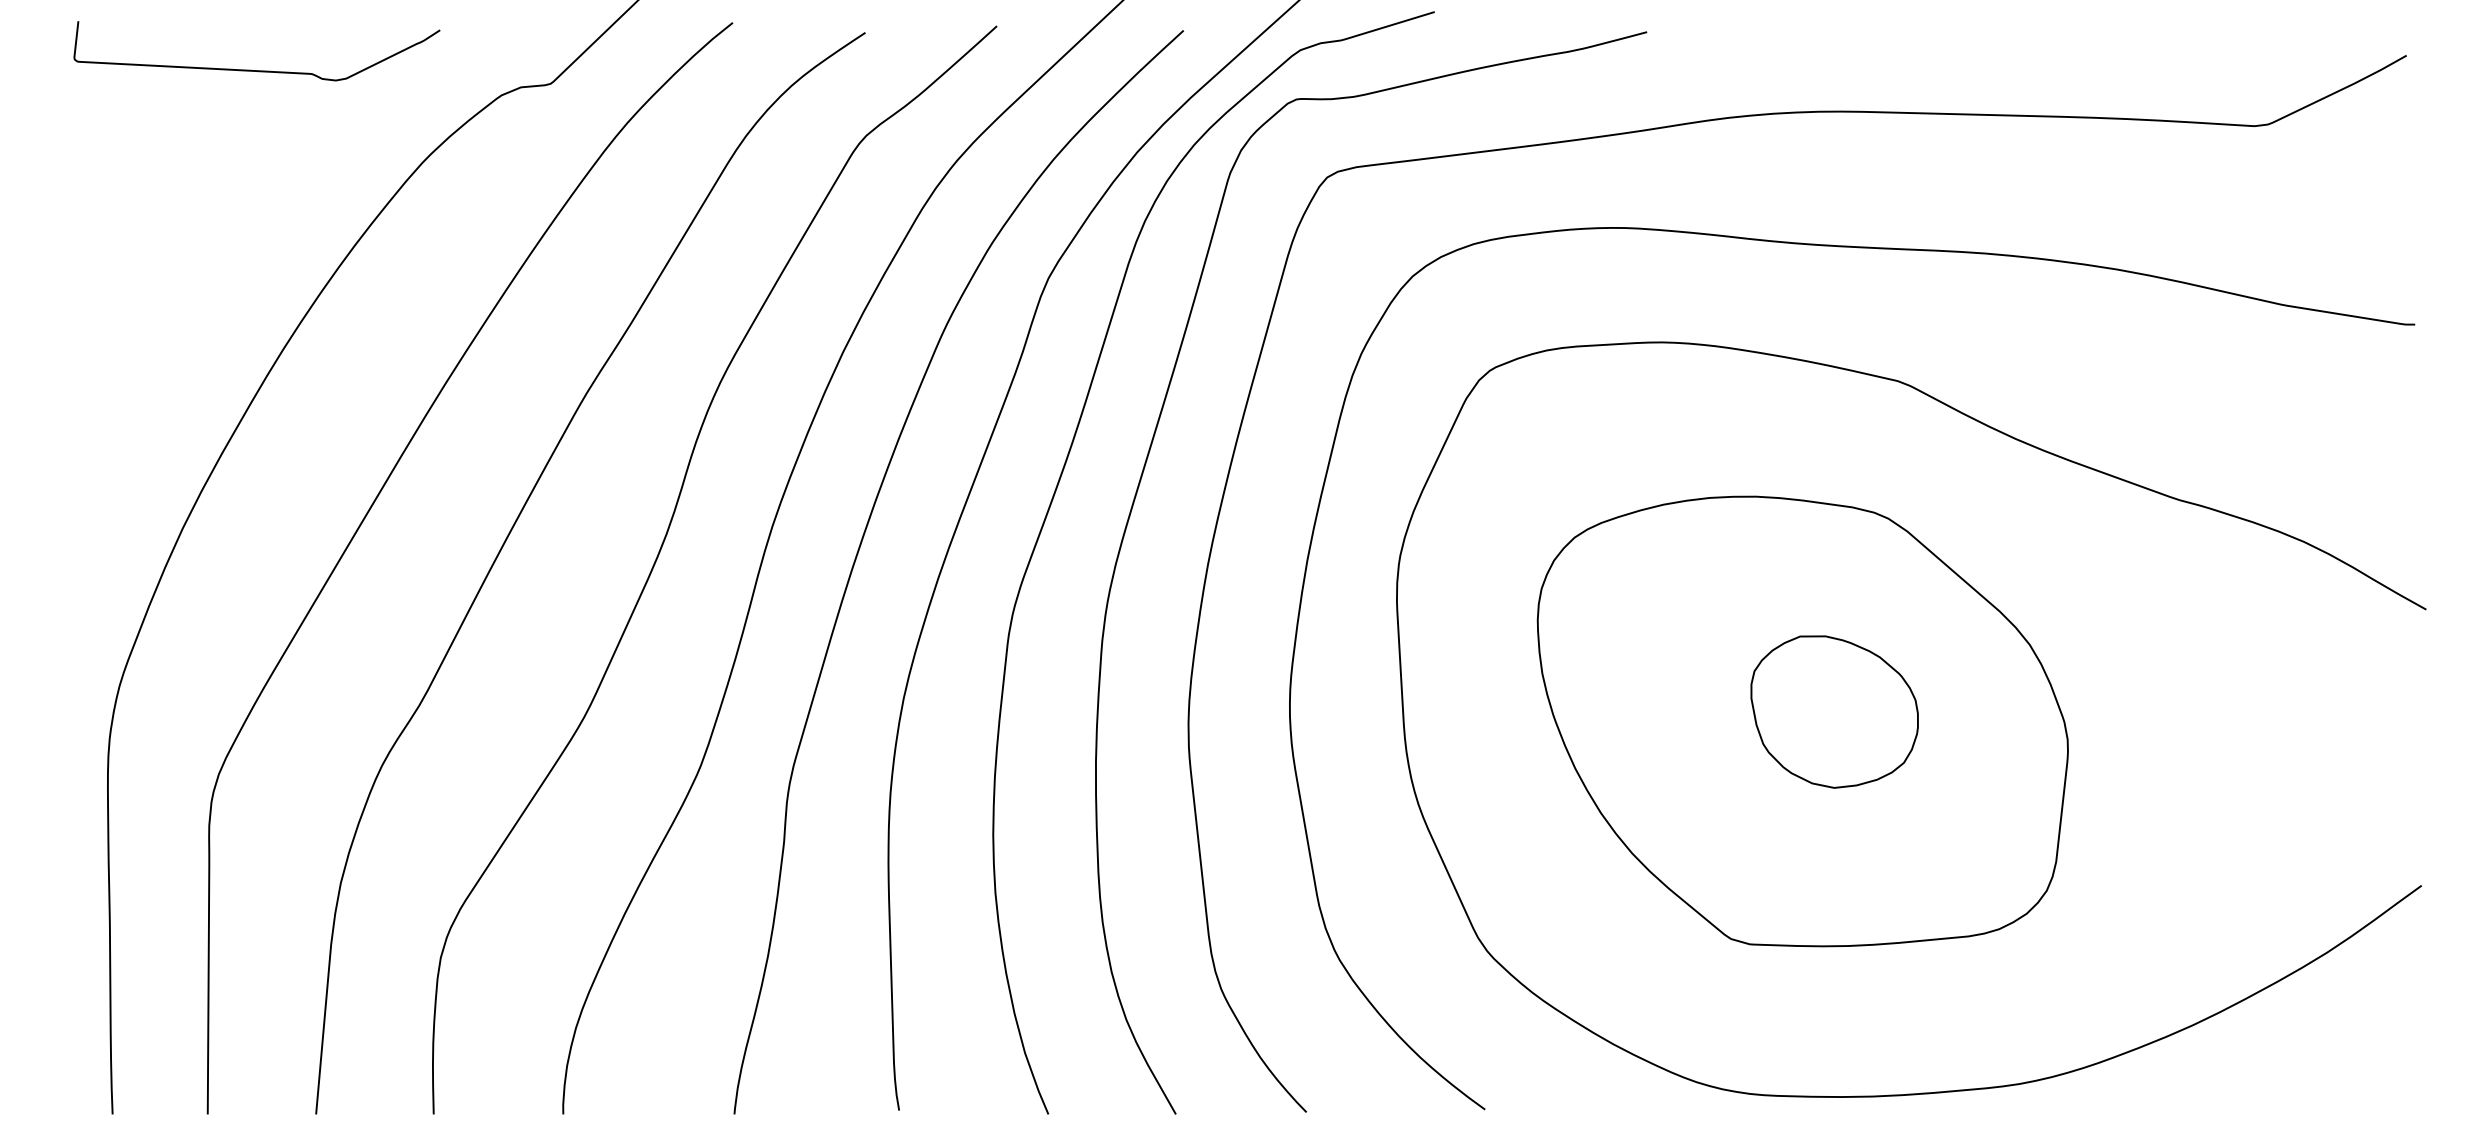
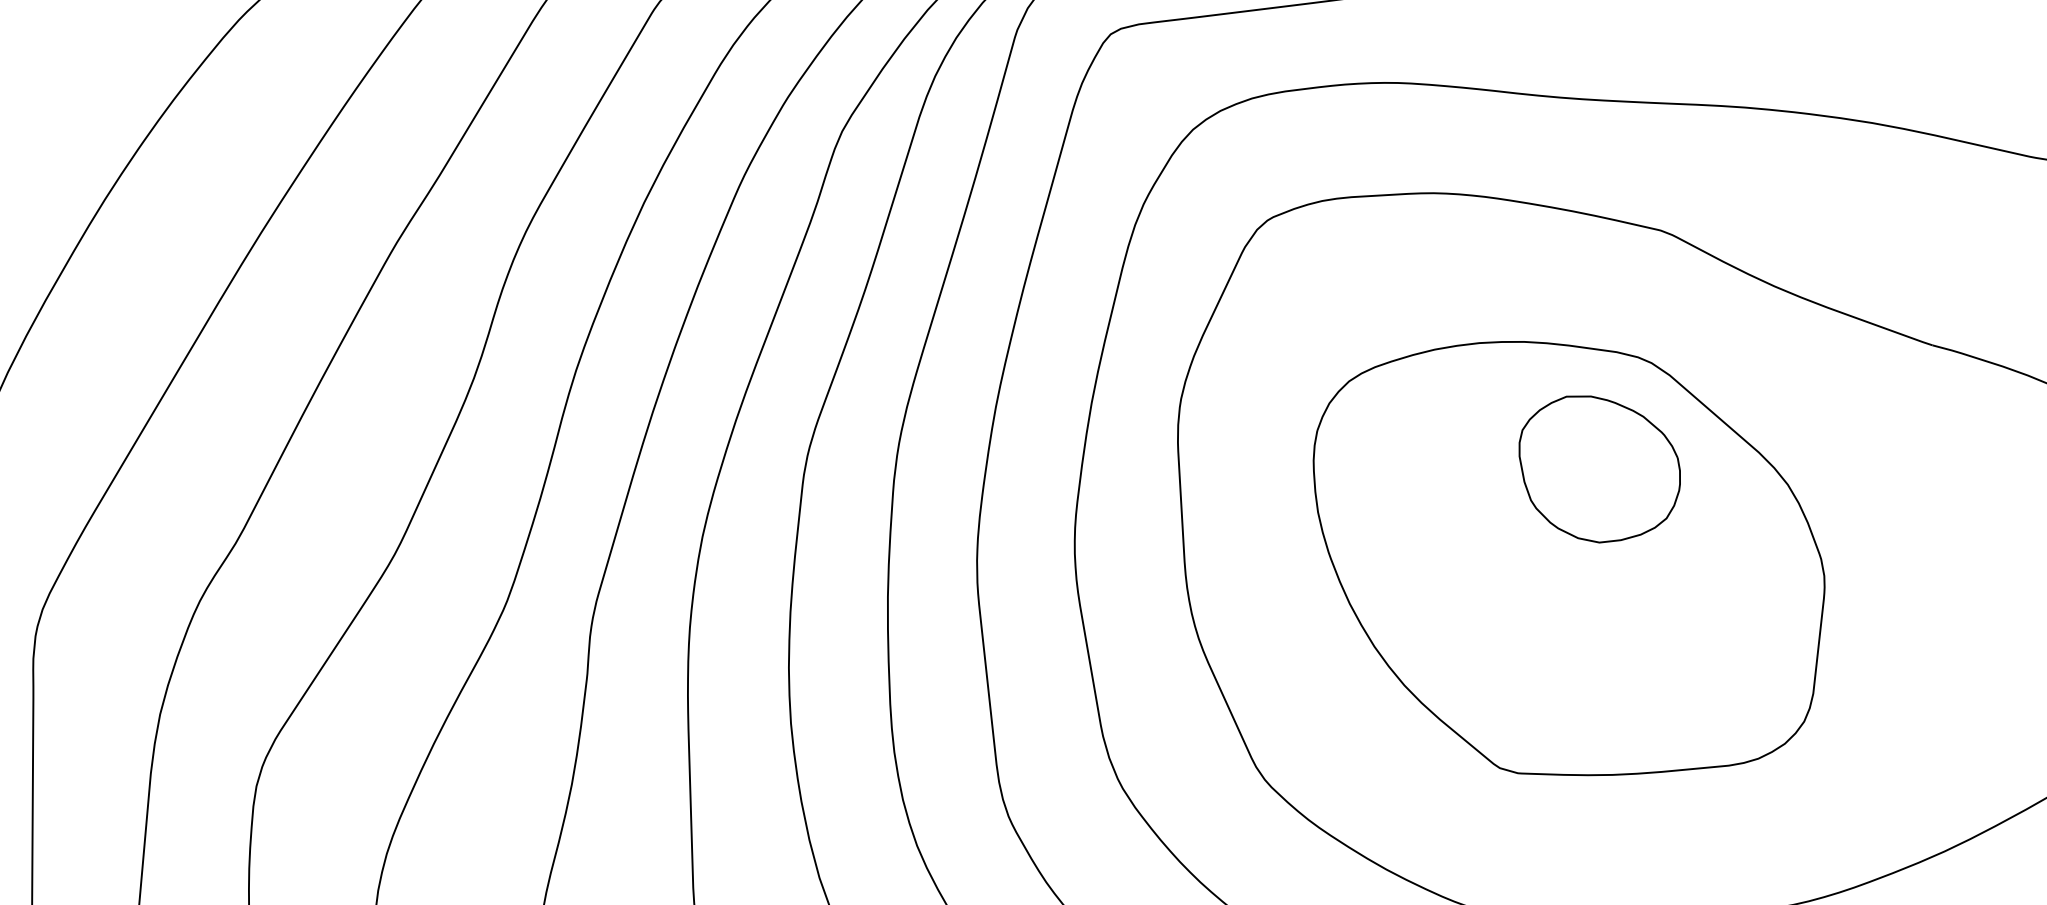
part: (1834, 711) -> (1599, 468), moved

